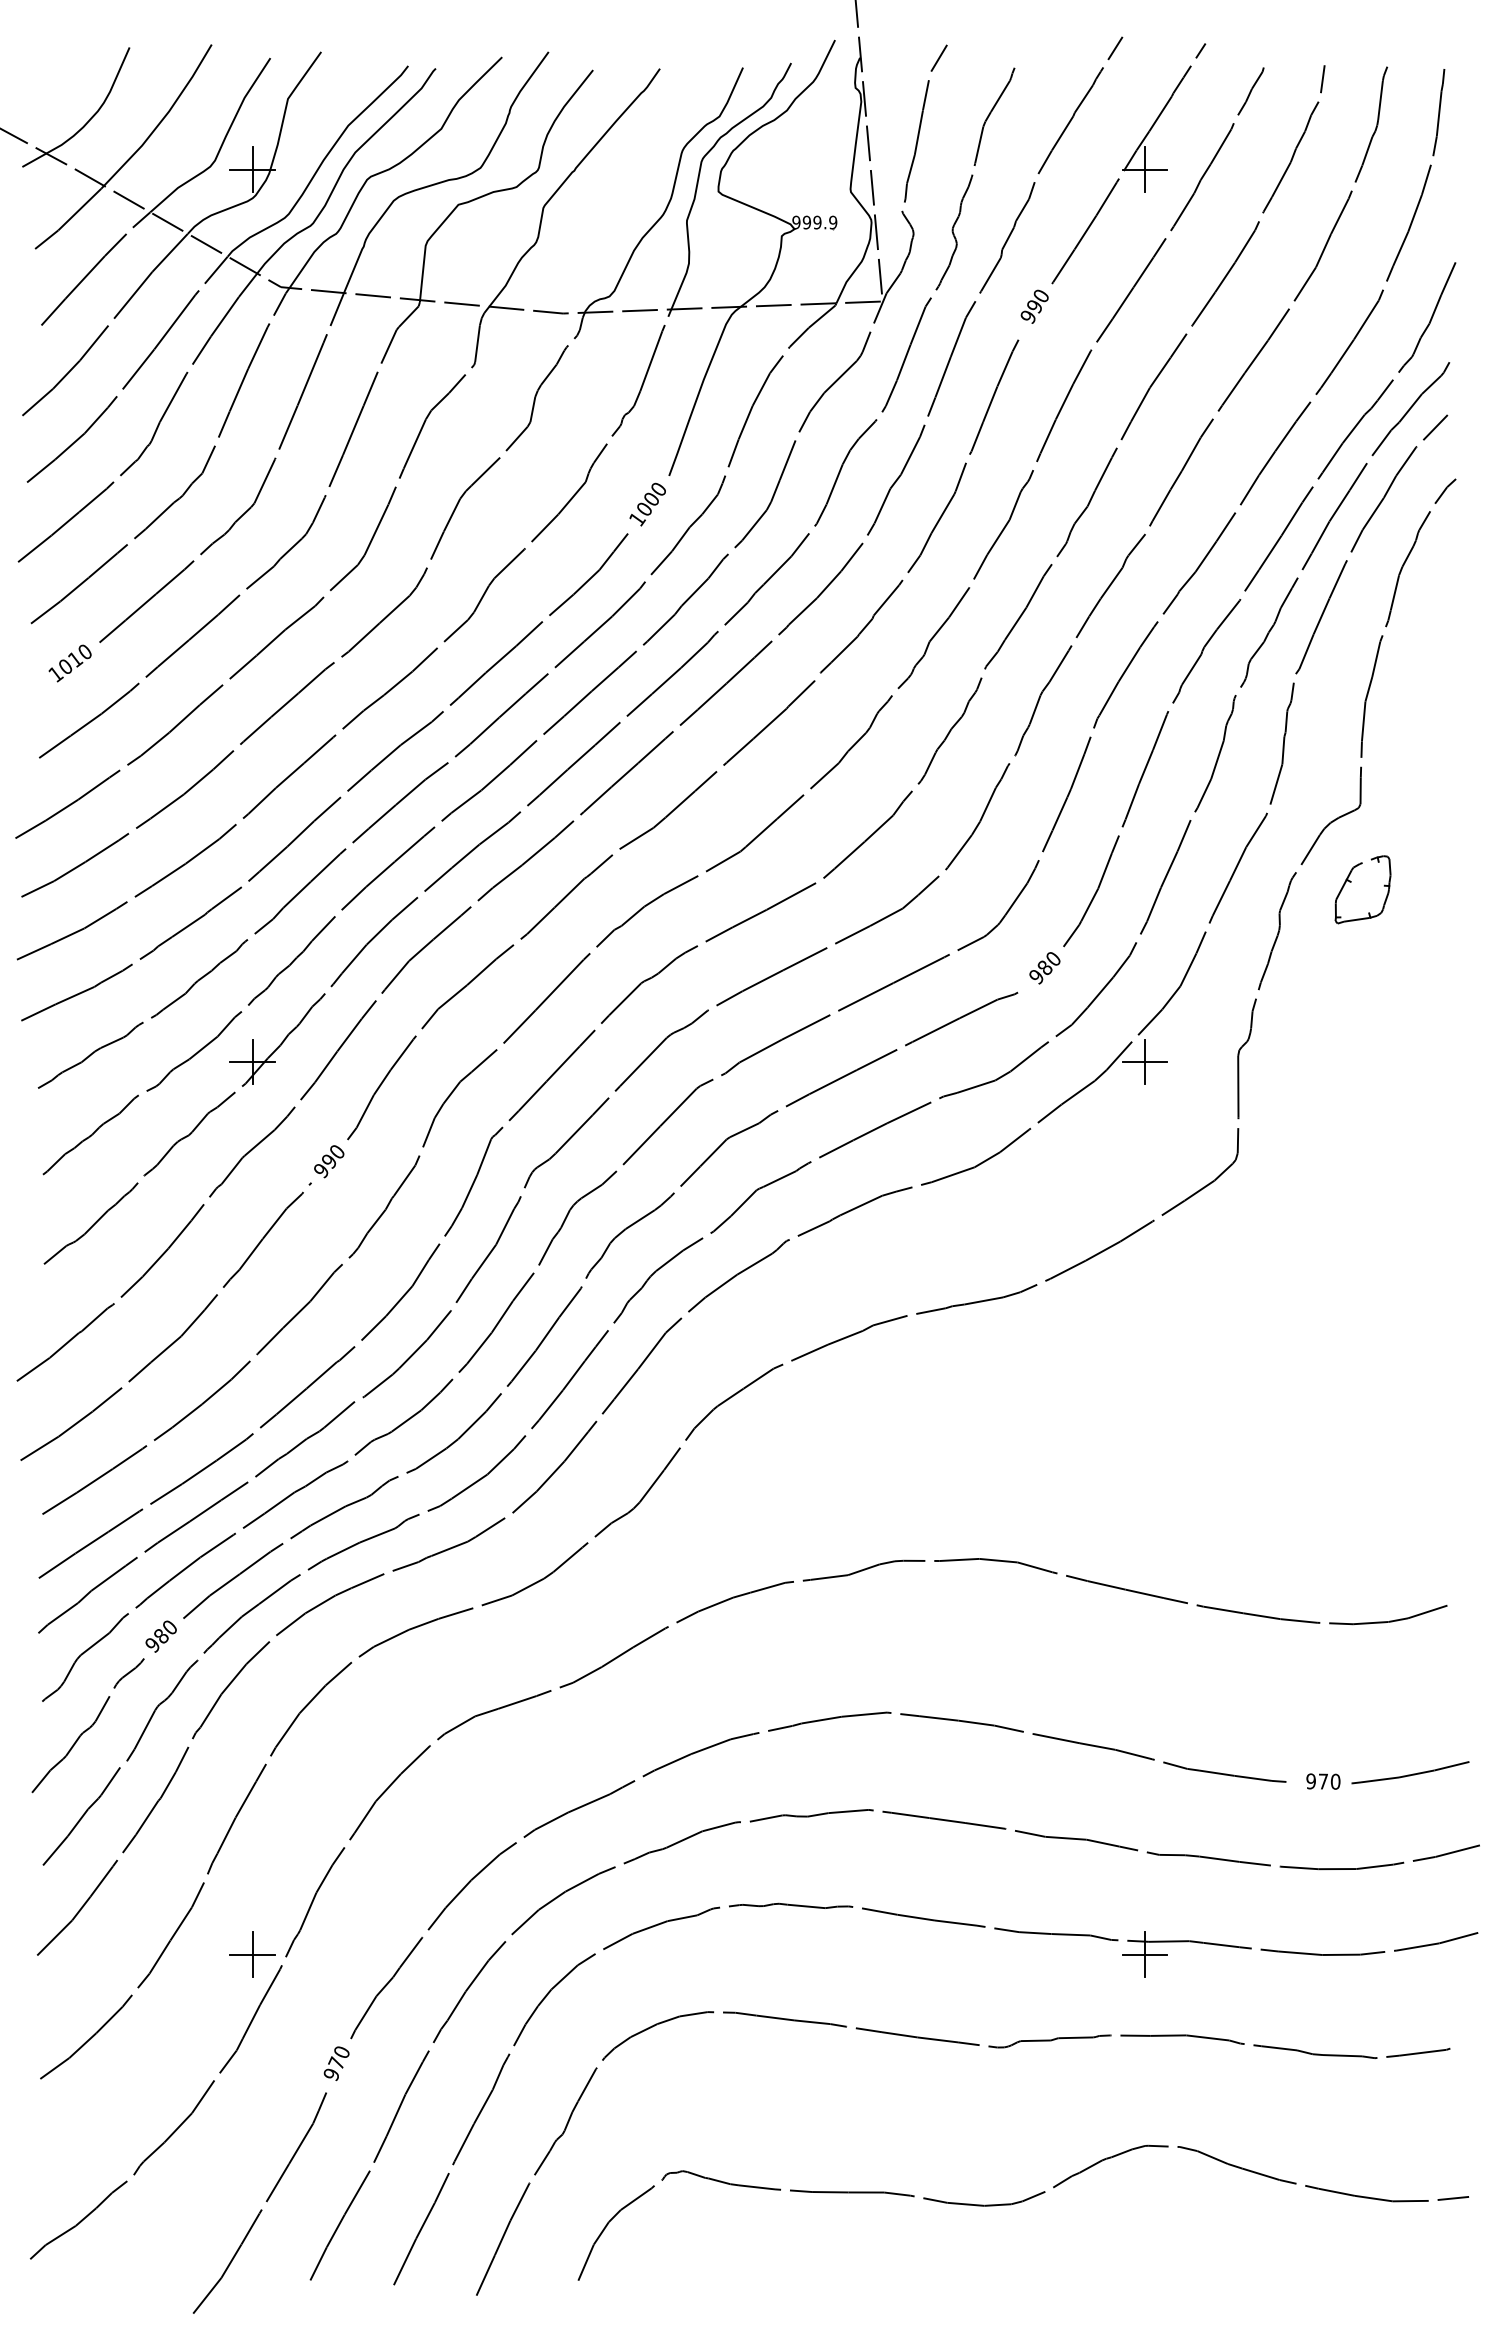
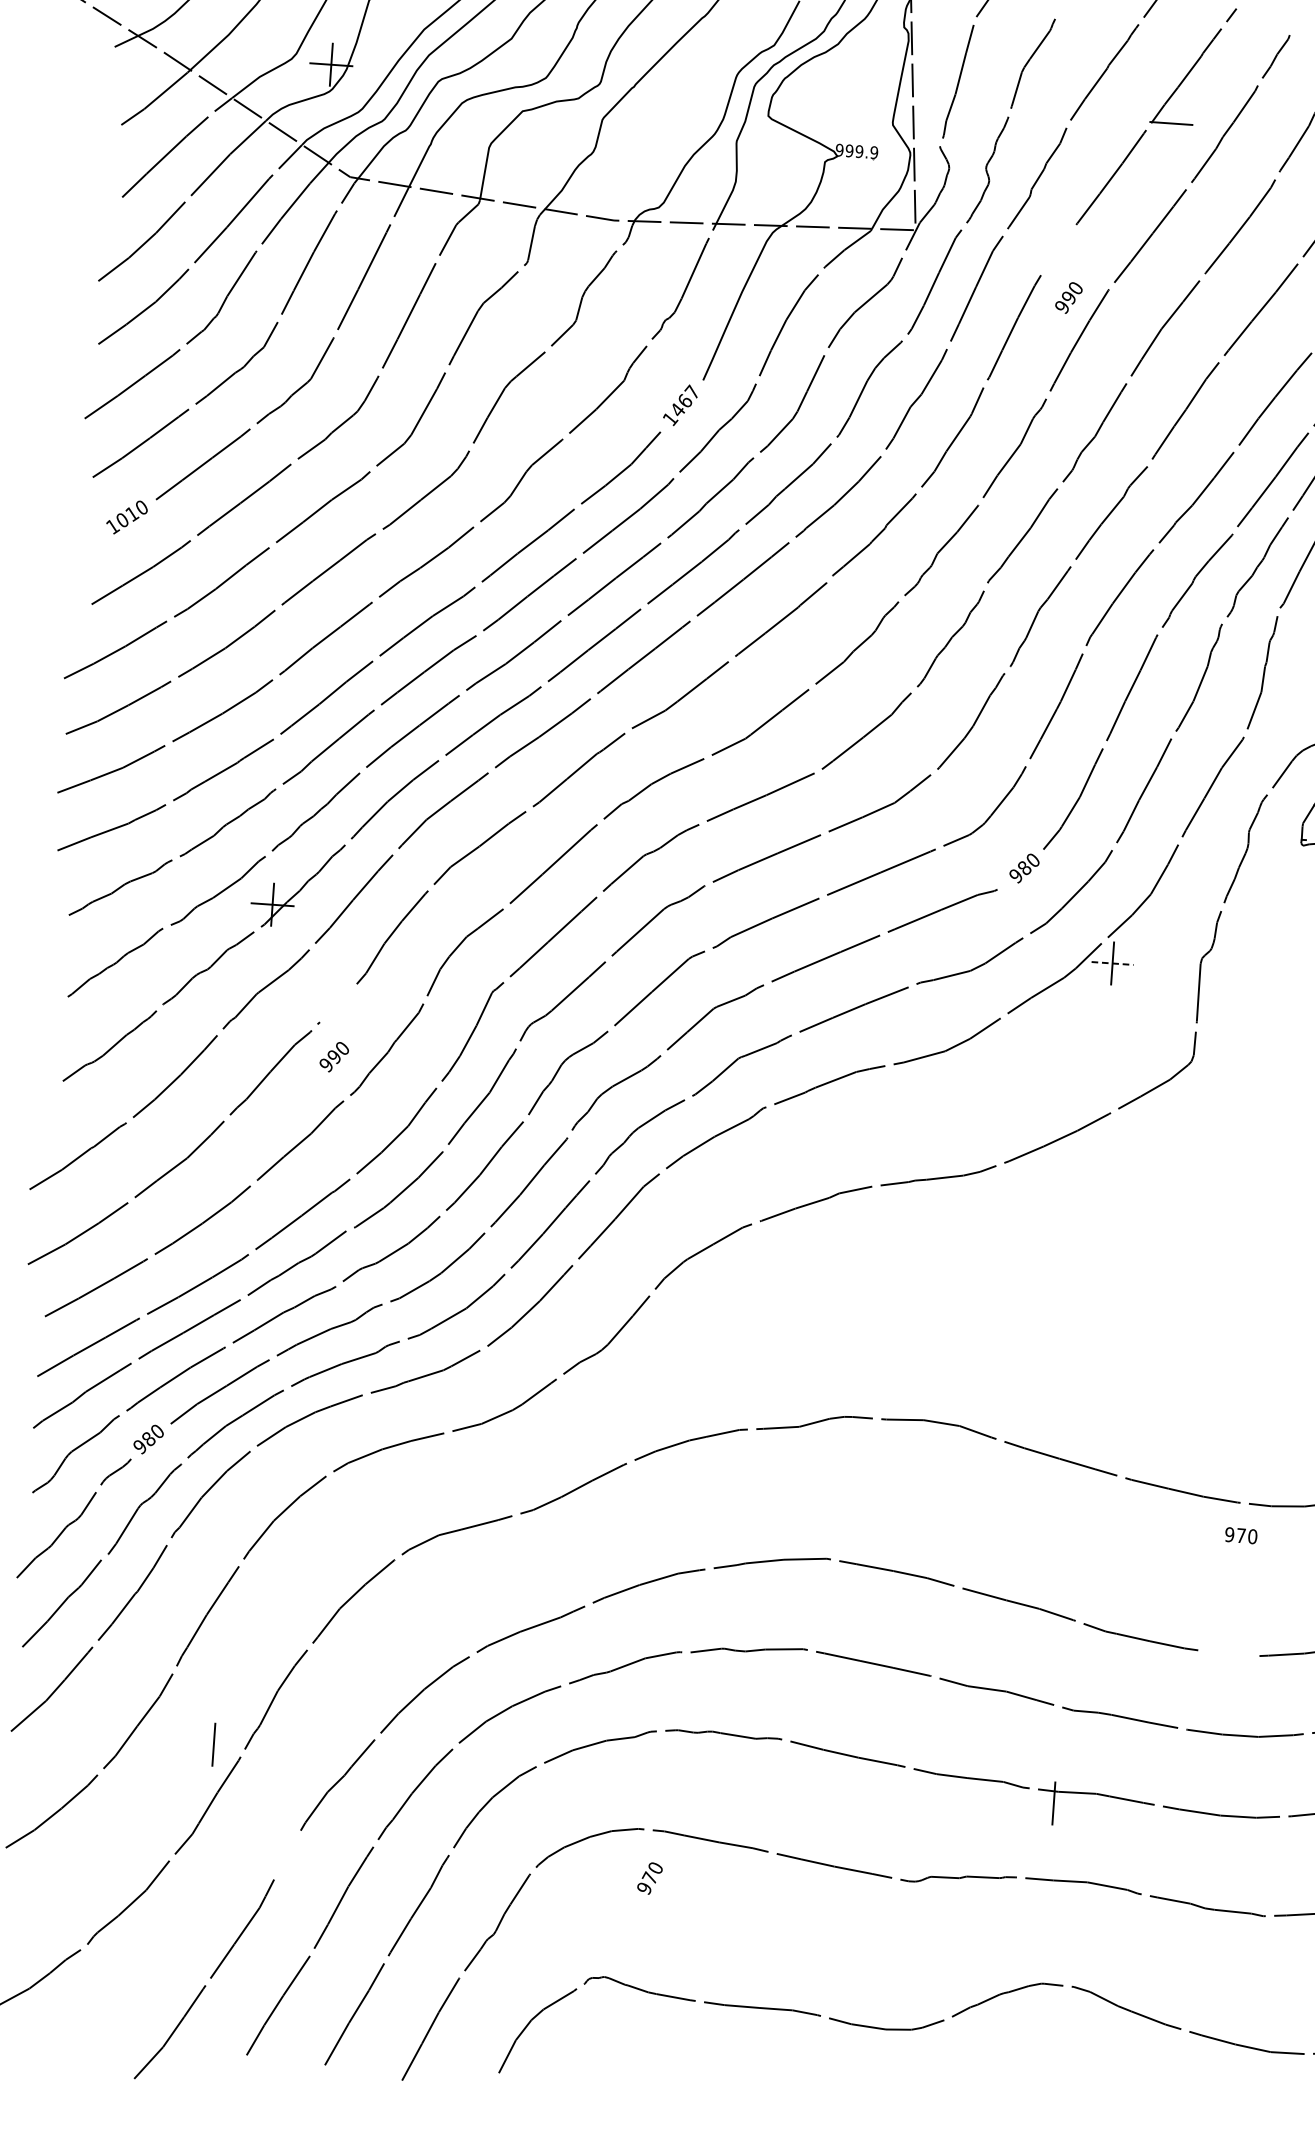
line: (1145, 169) -> (1171, 123), removed
text: (1034, 306) -> (1068, 297), moved
text: (651, 498) -> (685, 400), 1000 -> 1467
line: (1145, 1062) -> (1112, 963), solid -> dashed
text: (329, 1161) -> (334, 1056), moved
text: (1323, 1781) -> (1241, 1535), moved
line: (252, 1954) -> (213, 1744), removed
line: (1144, 1954) -> (1053, 1803), removed
text: (336, 2063) -> (649, 1878), moved

